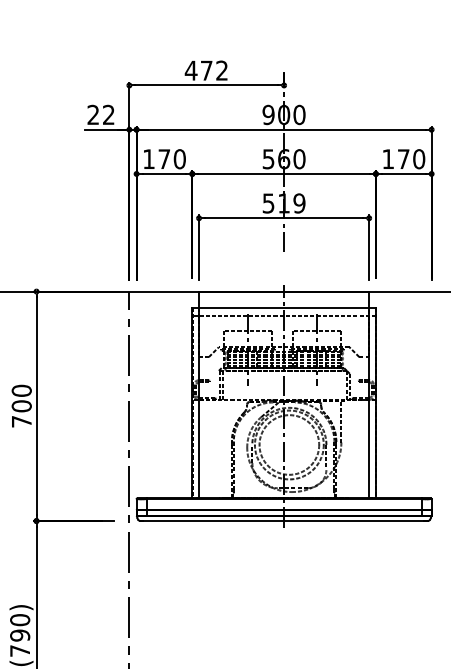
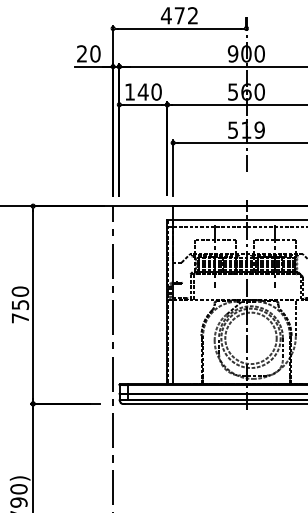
text: (108, 114) -> (95, 53), 22 -> 20
text: (164, 158) -> (143, 91), 170 -> 140
text: (21, 406) -> (20, 305), 700 -> 750

